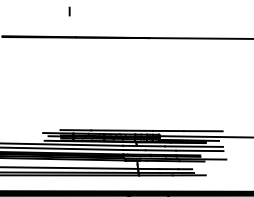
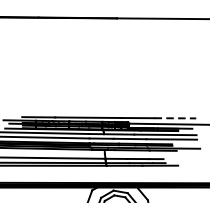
line: (203, 131) -> (175, 118), solid -> dashed

